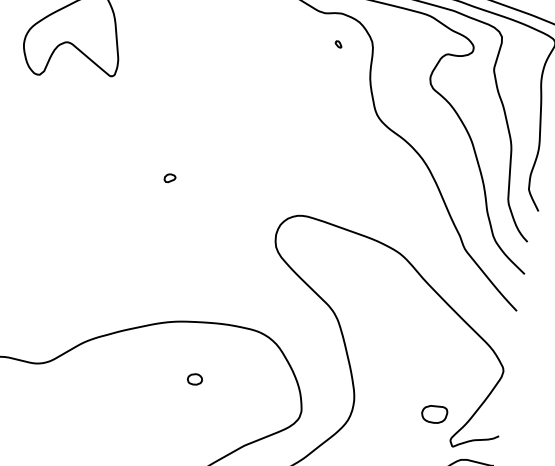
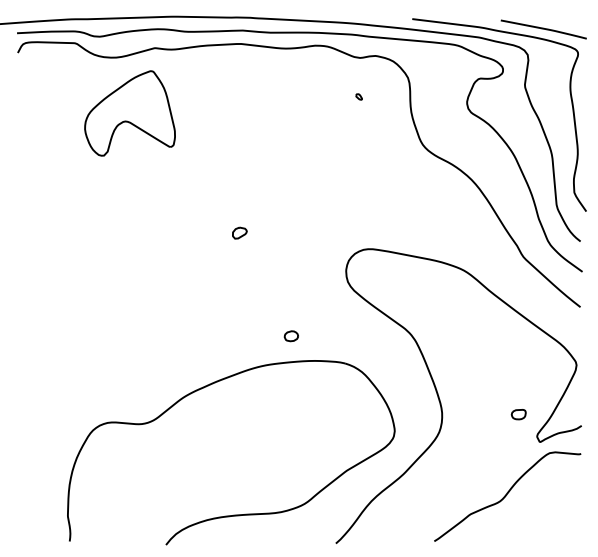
part: (338, 43) -> (358, 96), moved
part: (169, 178) -> (239, 233), size x1.4
part: (193, 379) -> (290, 336), moved
part: (434, 414) -> (518, 414), size x0.6

